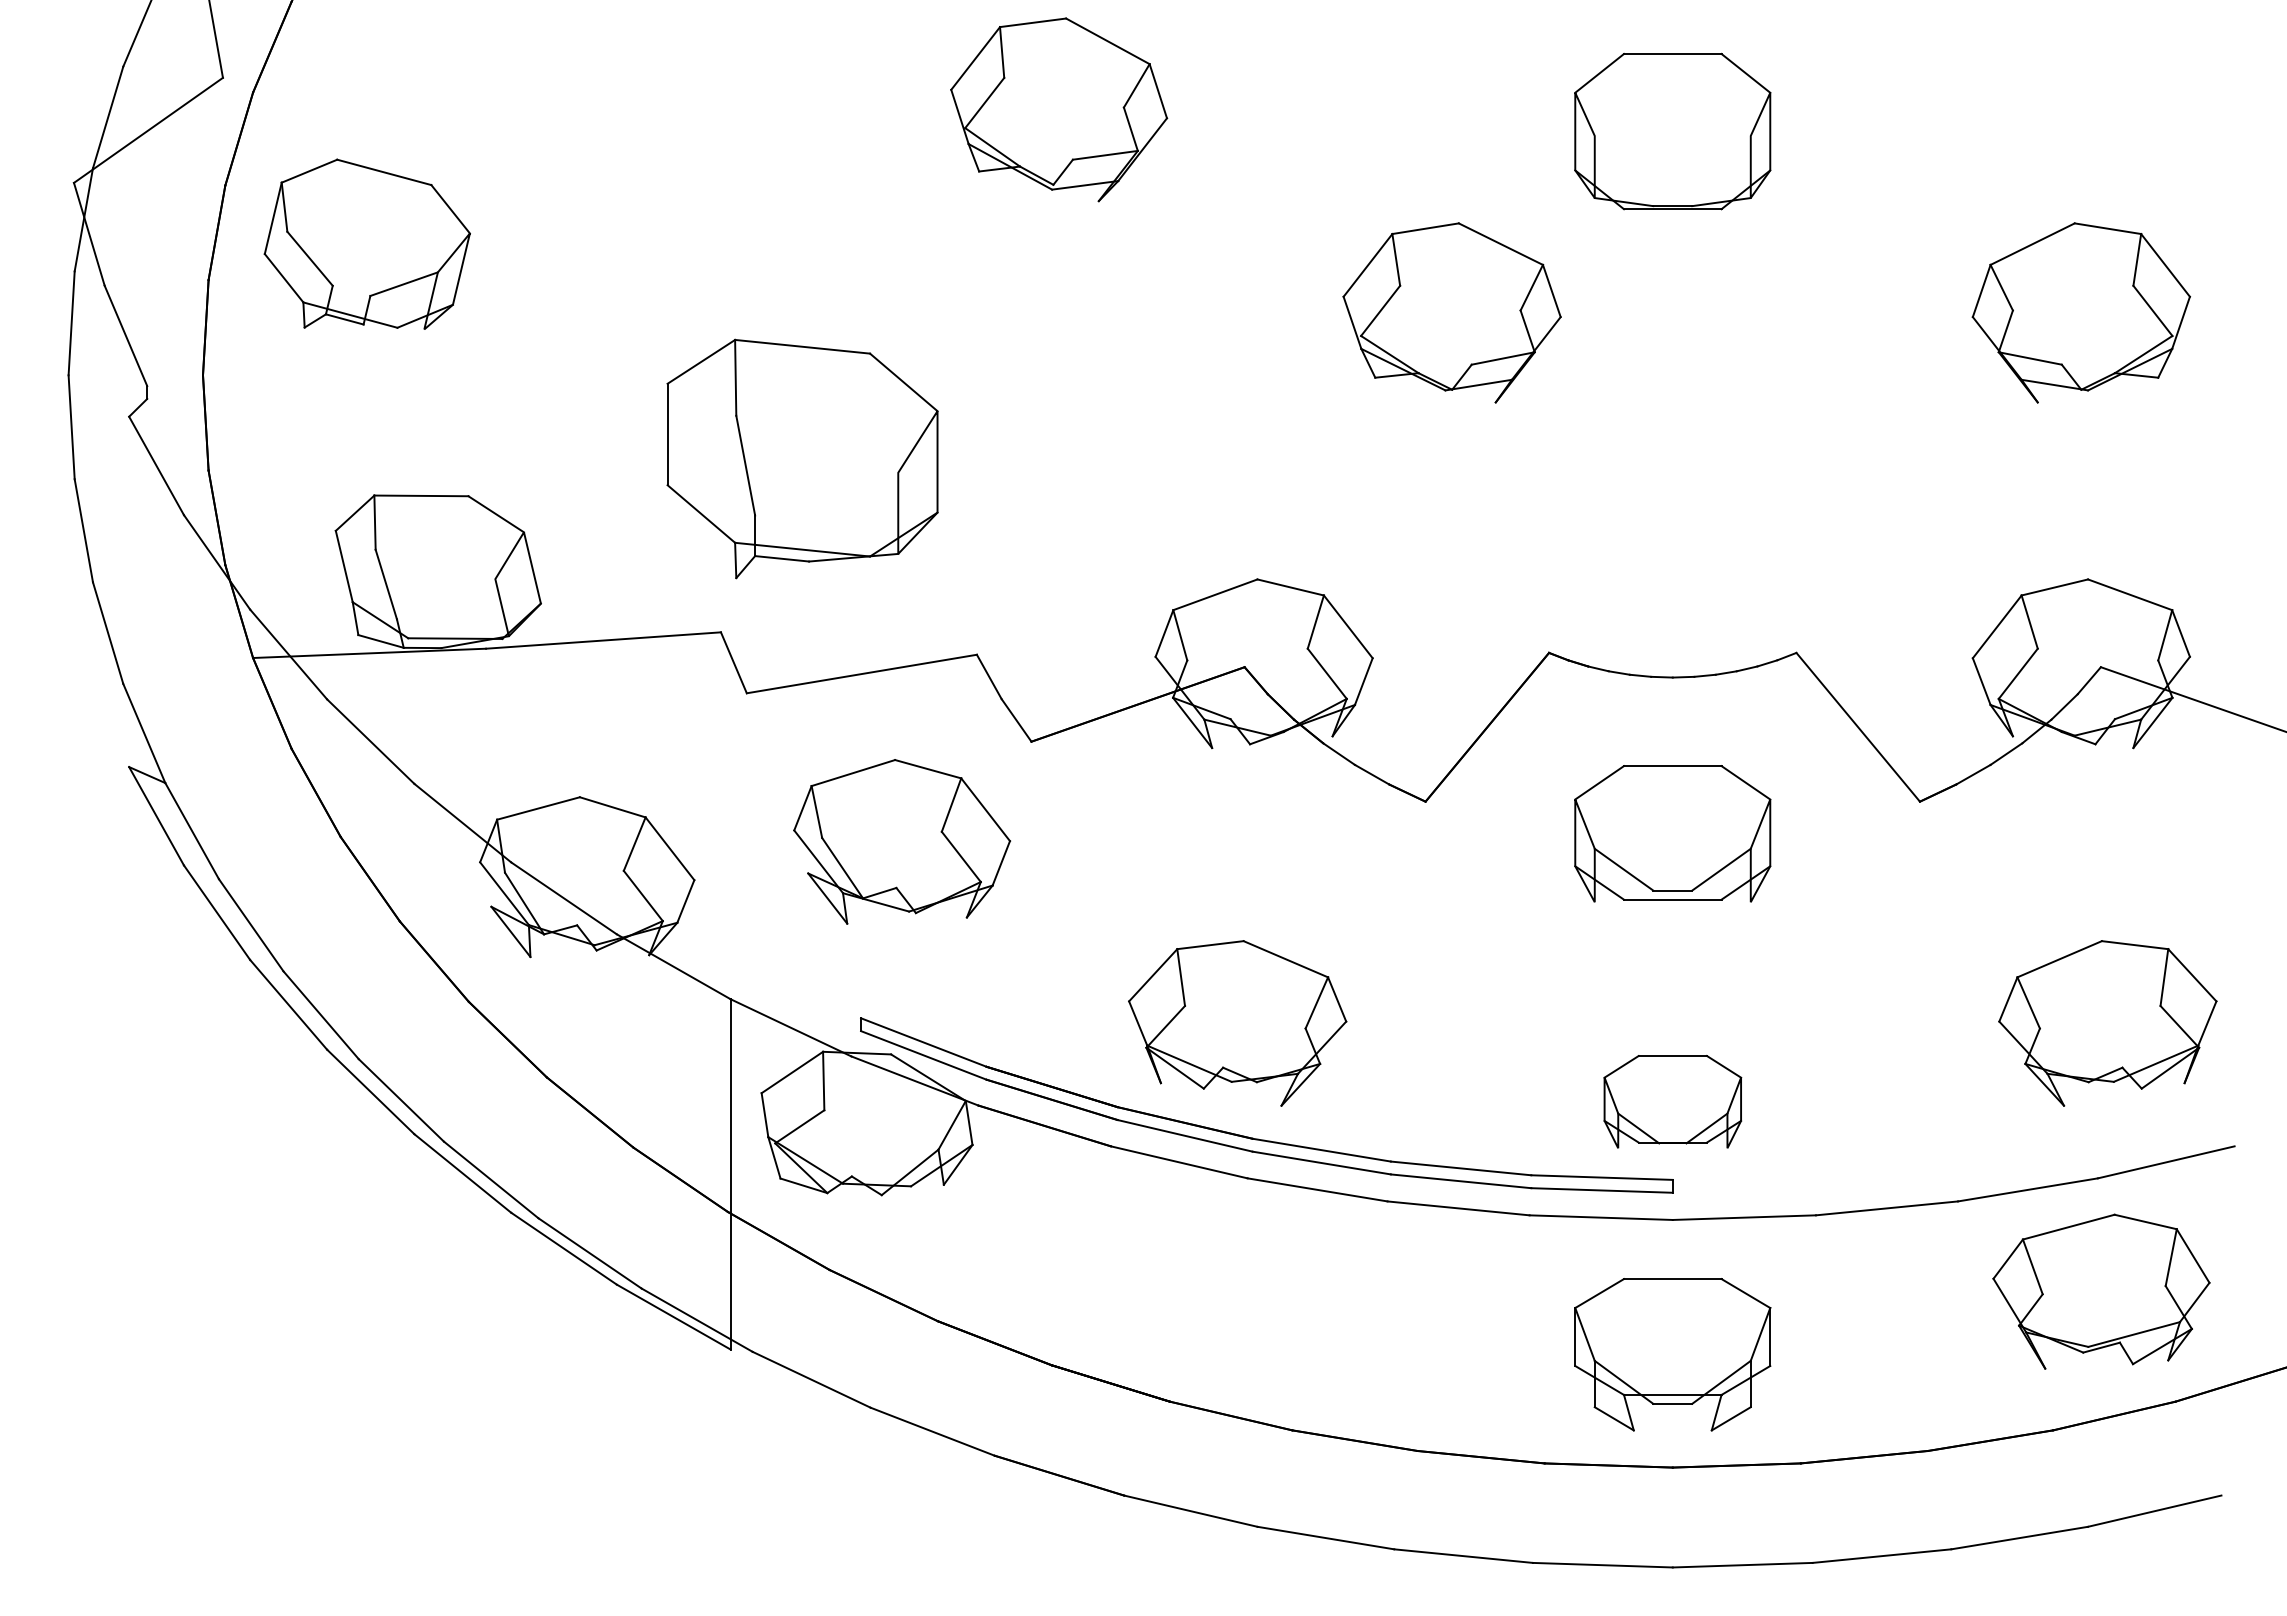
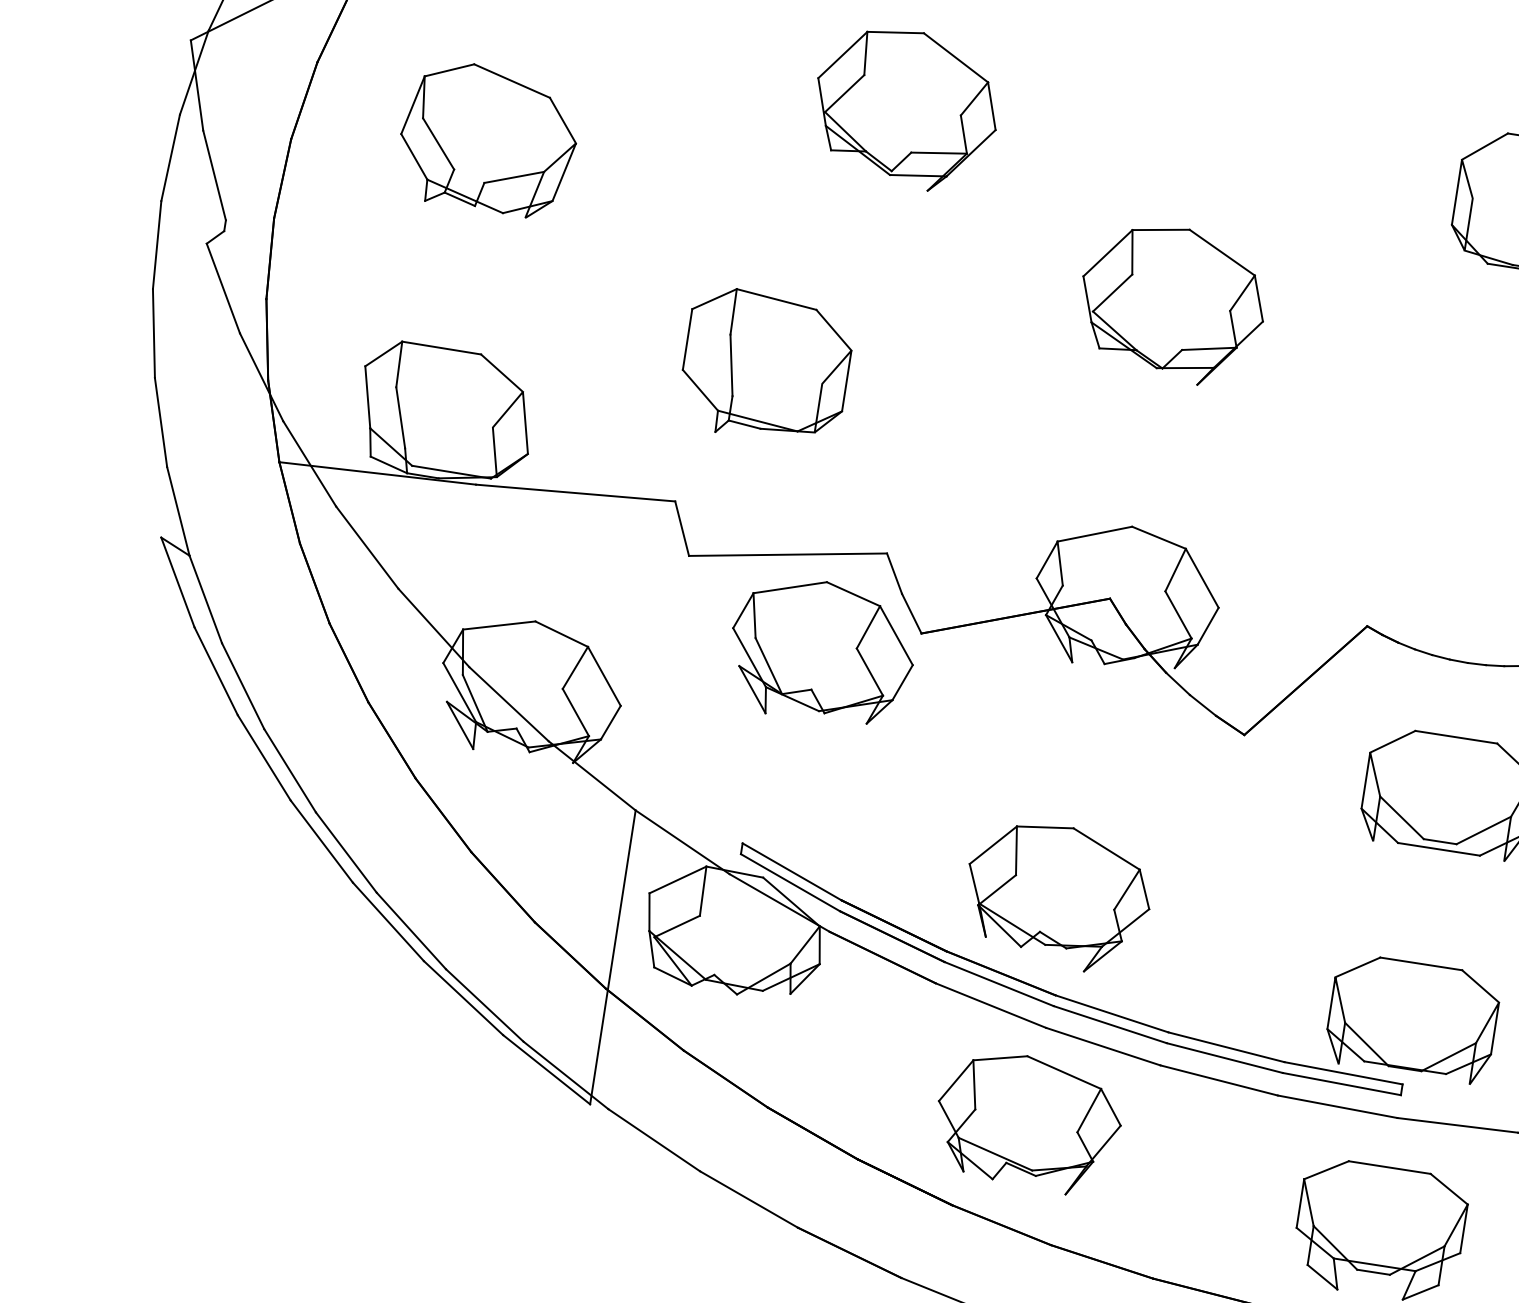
part: (1059, 109) -> (906, 108), moved
part: (366, 243) -> (487, 138), moved
part: (1451, 312) -> (1171, 303), moved
part: (802, 459) -> (766, 367), size x0.71
part: (902, 841) -> (822, 651), moved
part: (1672, 1101) -> (1412, 1018), size x1.43
part: (1244, 1291) -> (1028, 1122), added

